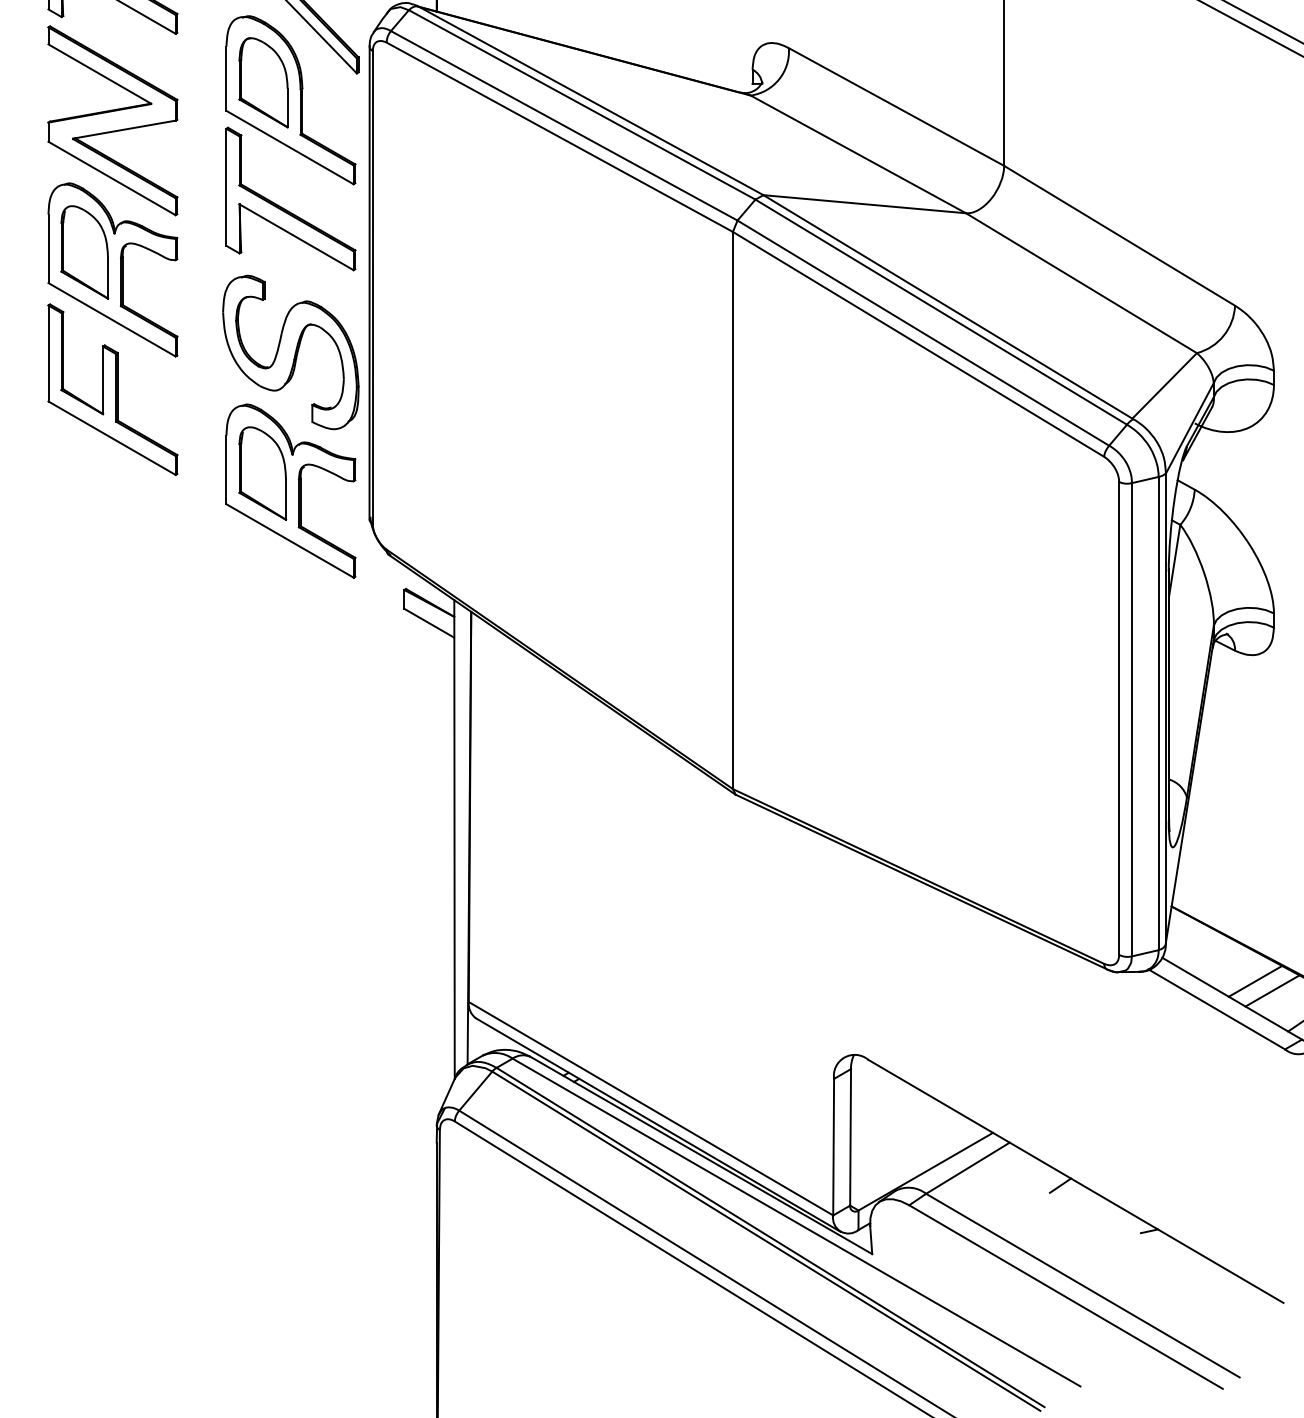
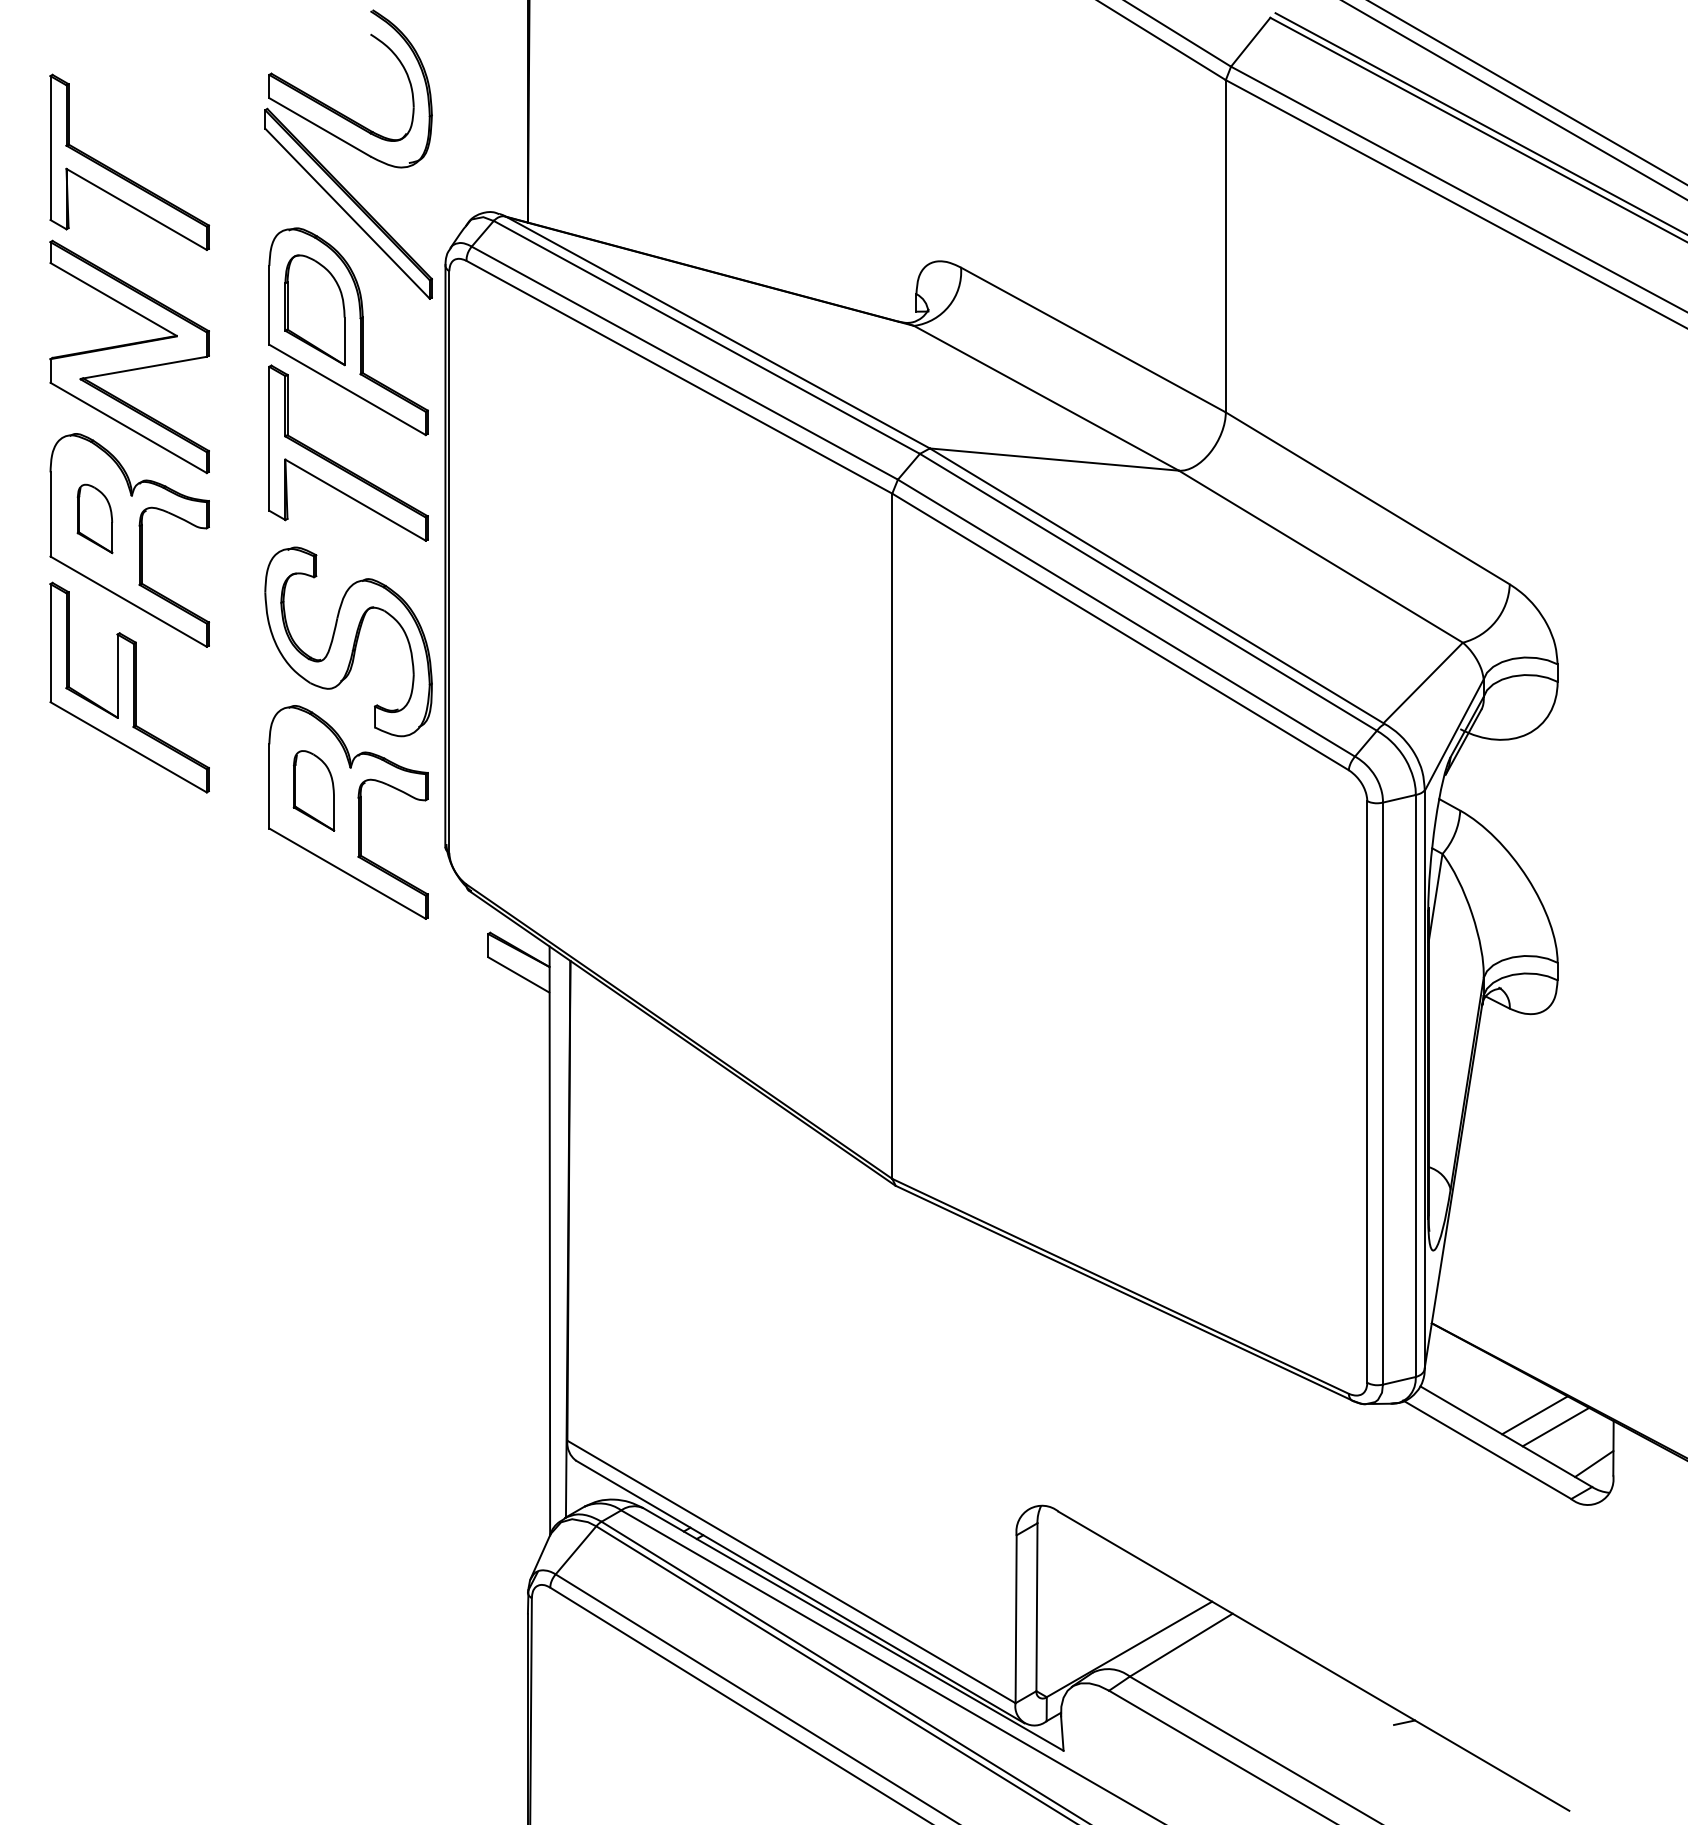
part: (84, 252) -> (94, 518), size x0.6
part: (262, 473) -> (313, 790), size x0.7
line: (1060, 1185) -> (1295, 1666), removed

